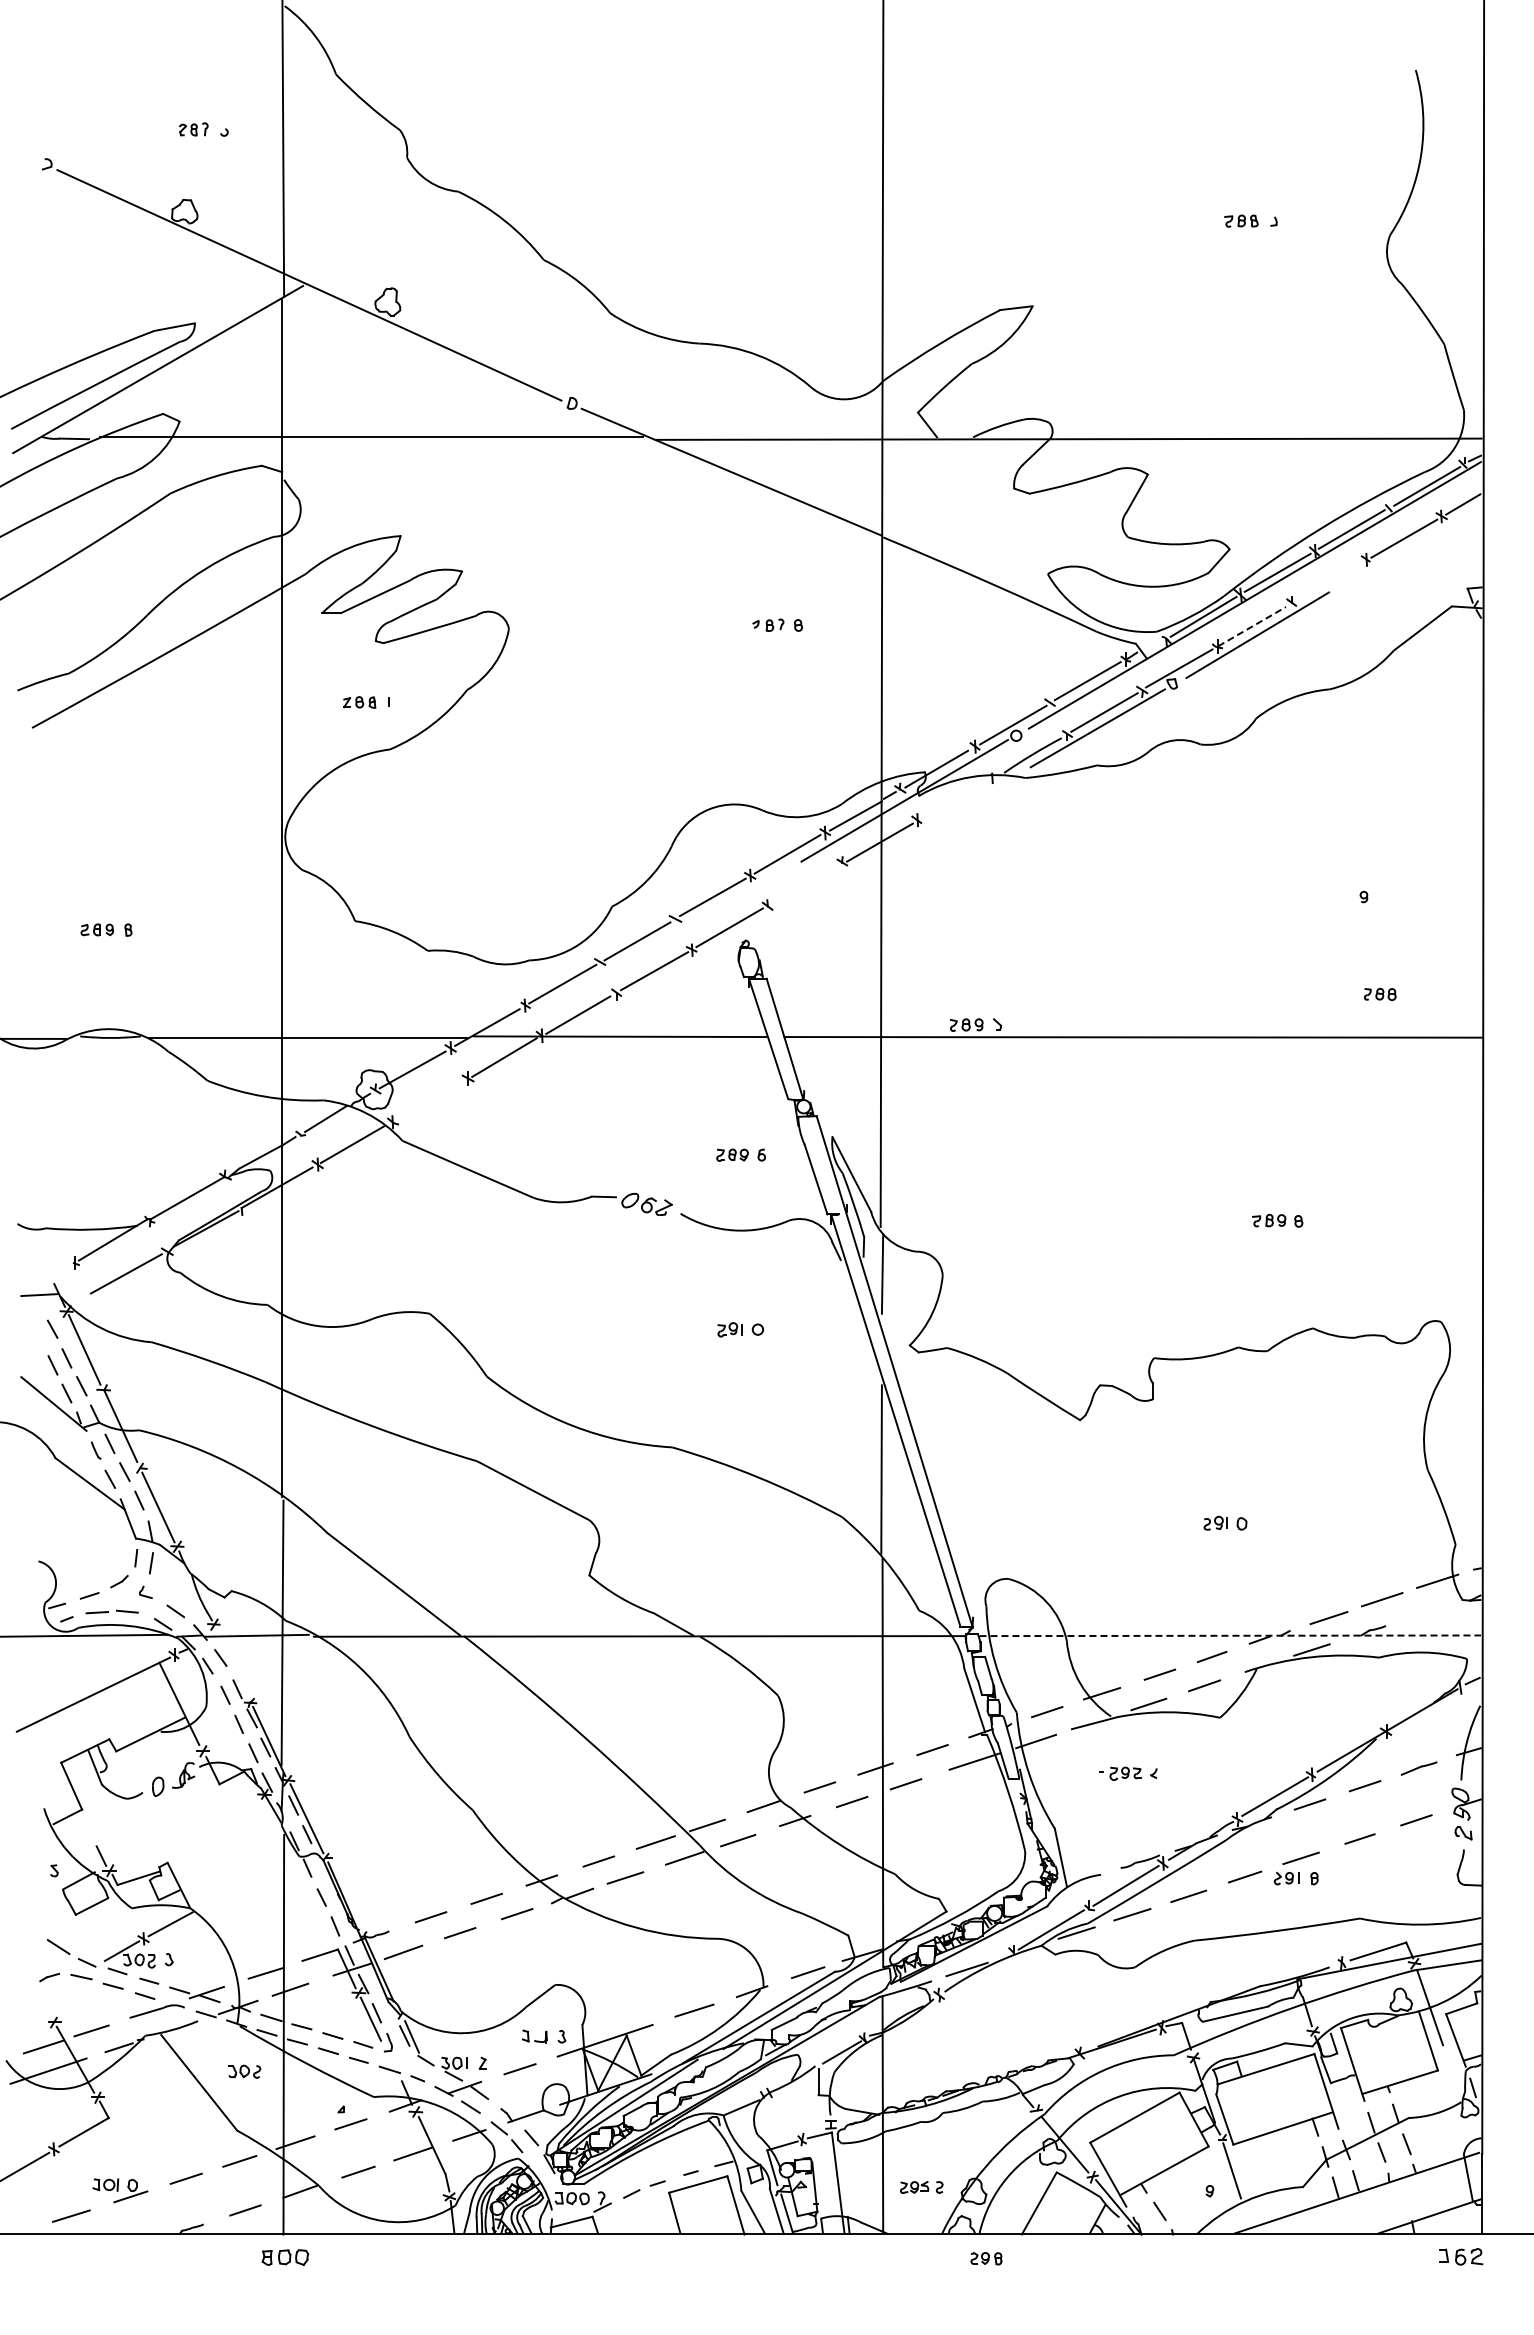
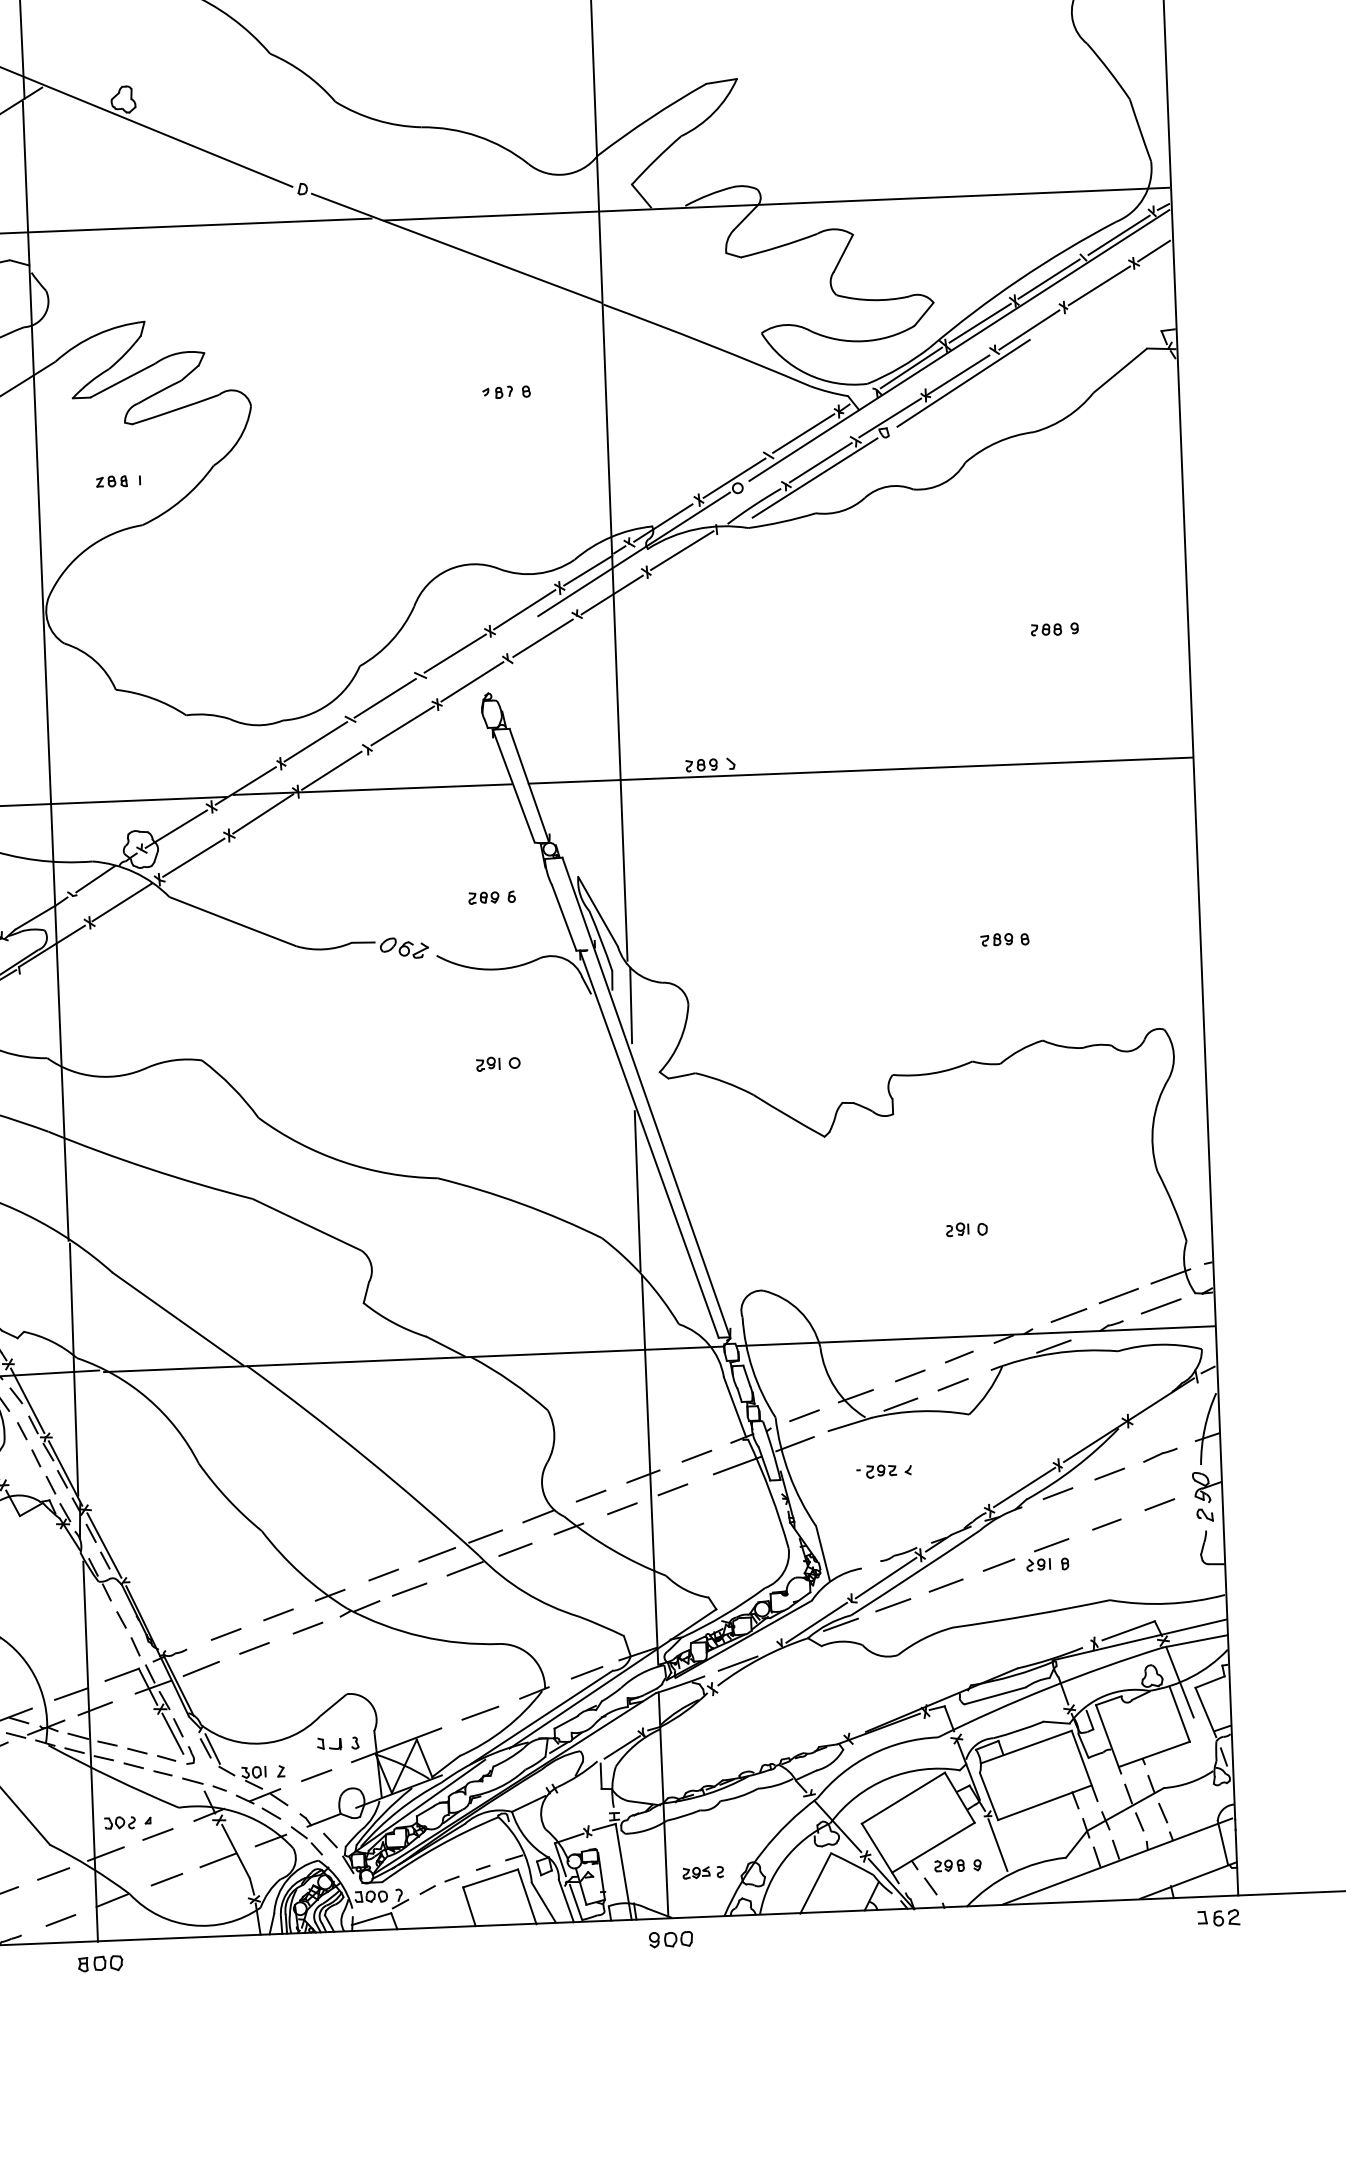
line: (1328, 581) -> (1028, 329), added
line: (1252, 626) -> (958, 375), dashed -> solid
line: (954, 798) -> (681, 550), added
line: (805, 884) -> (542, 637), added
part: (1380, 994) -> (1046, 629), moved
line: (429, 1100) -> (193, 857), added
line: (1425, 1612) -> (1160, 1306), added
line: (1230, 1635) -> (975, 1335), dashed -> solid
line: (232, 1663) -> (27, 1400), added
part: (244, 2071) -> (119, 1822), moved
part: (885, 2255) -> (671, 1938), added
part: (986, 2258) -> (949, 1865), moved

